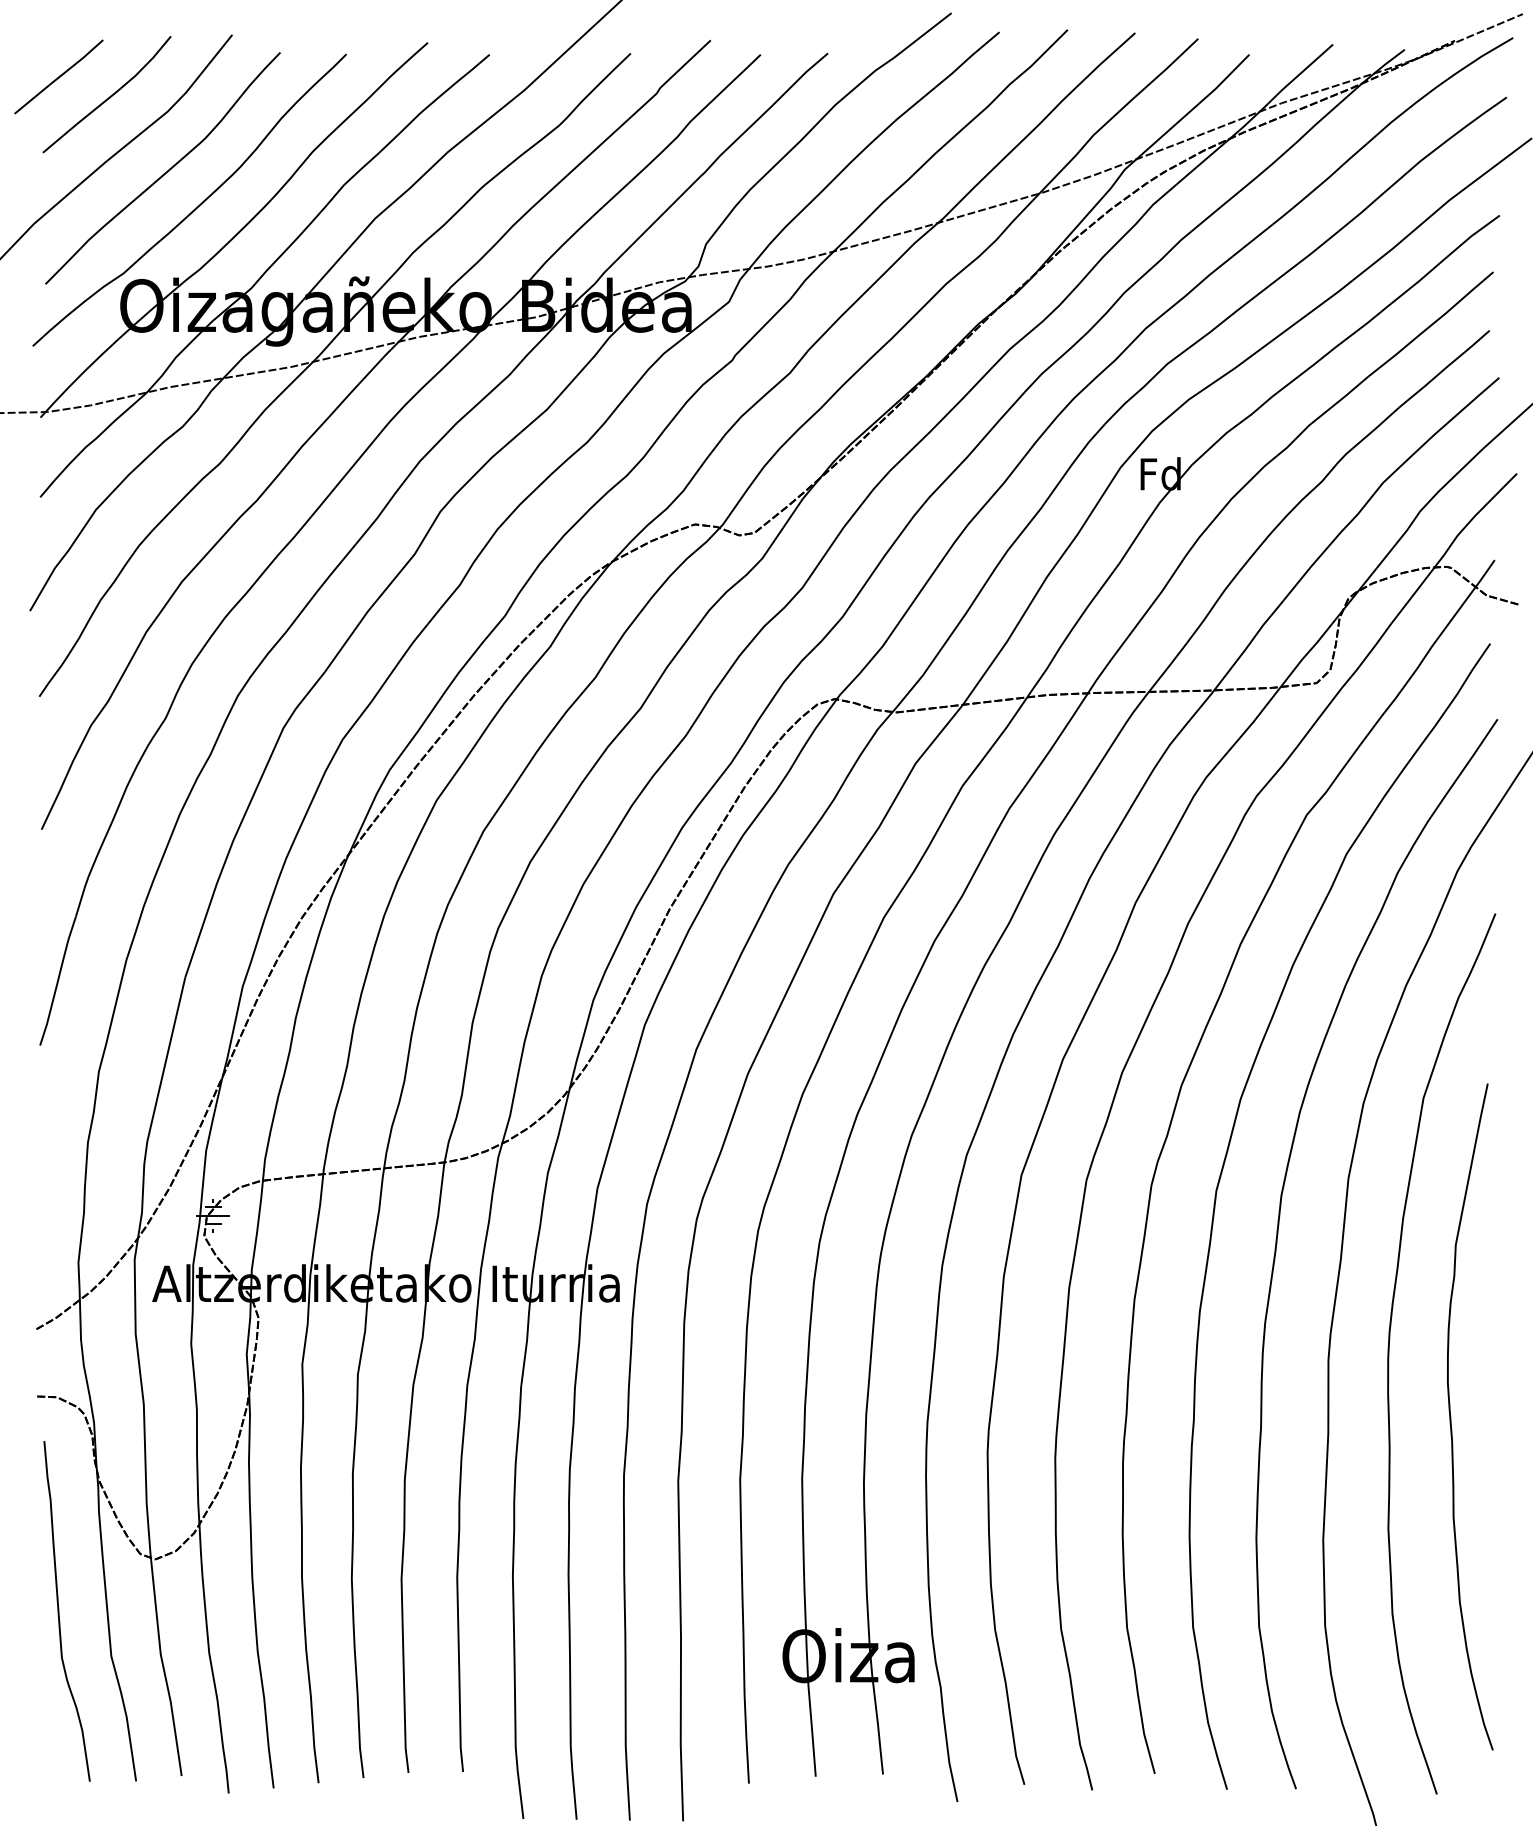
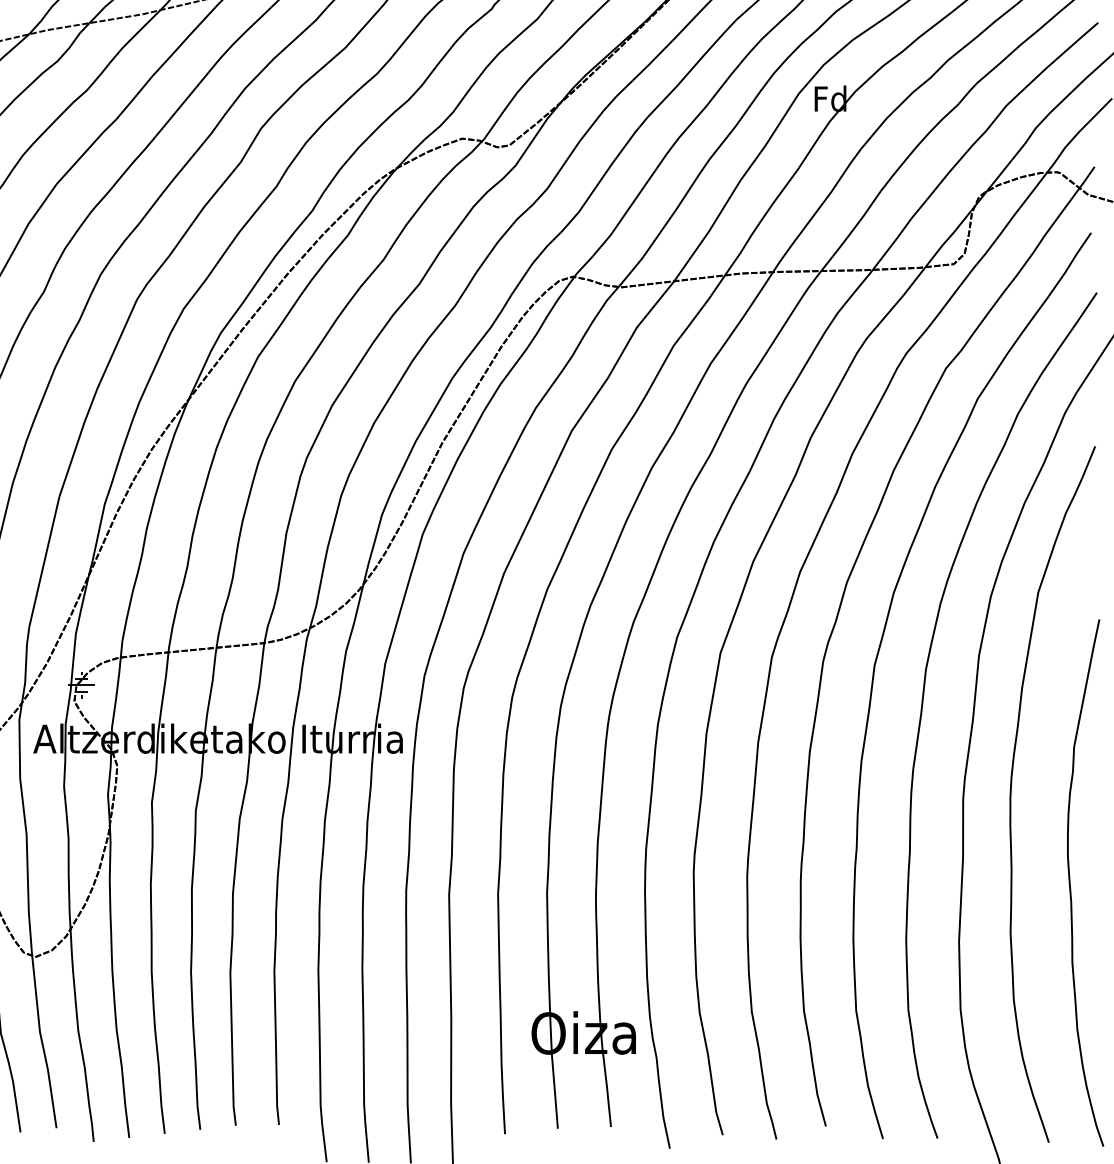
curve: (1451, 1416) -> (1070, 882), moved

